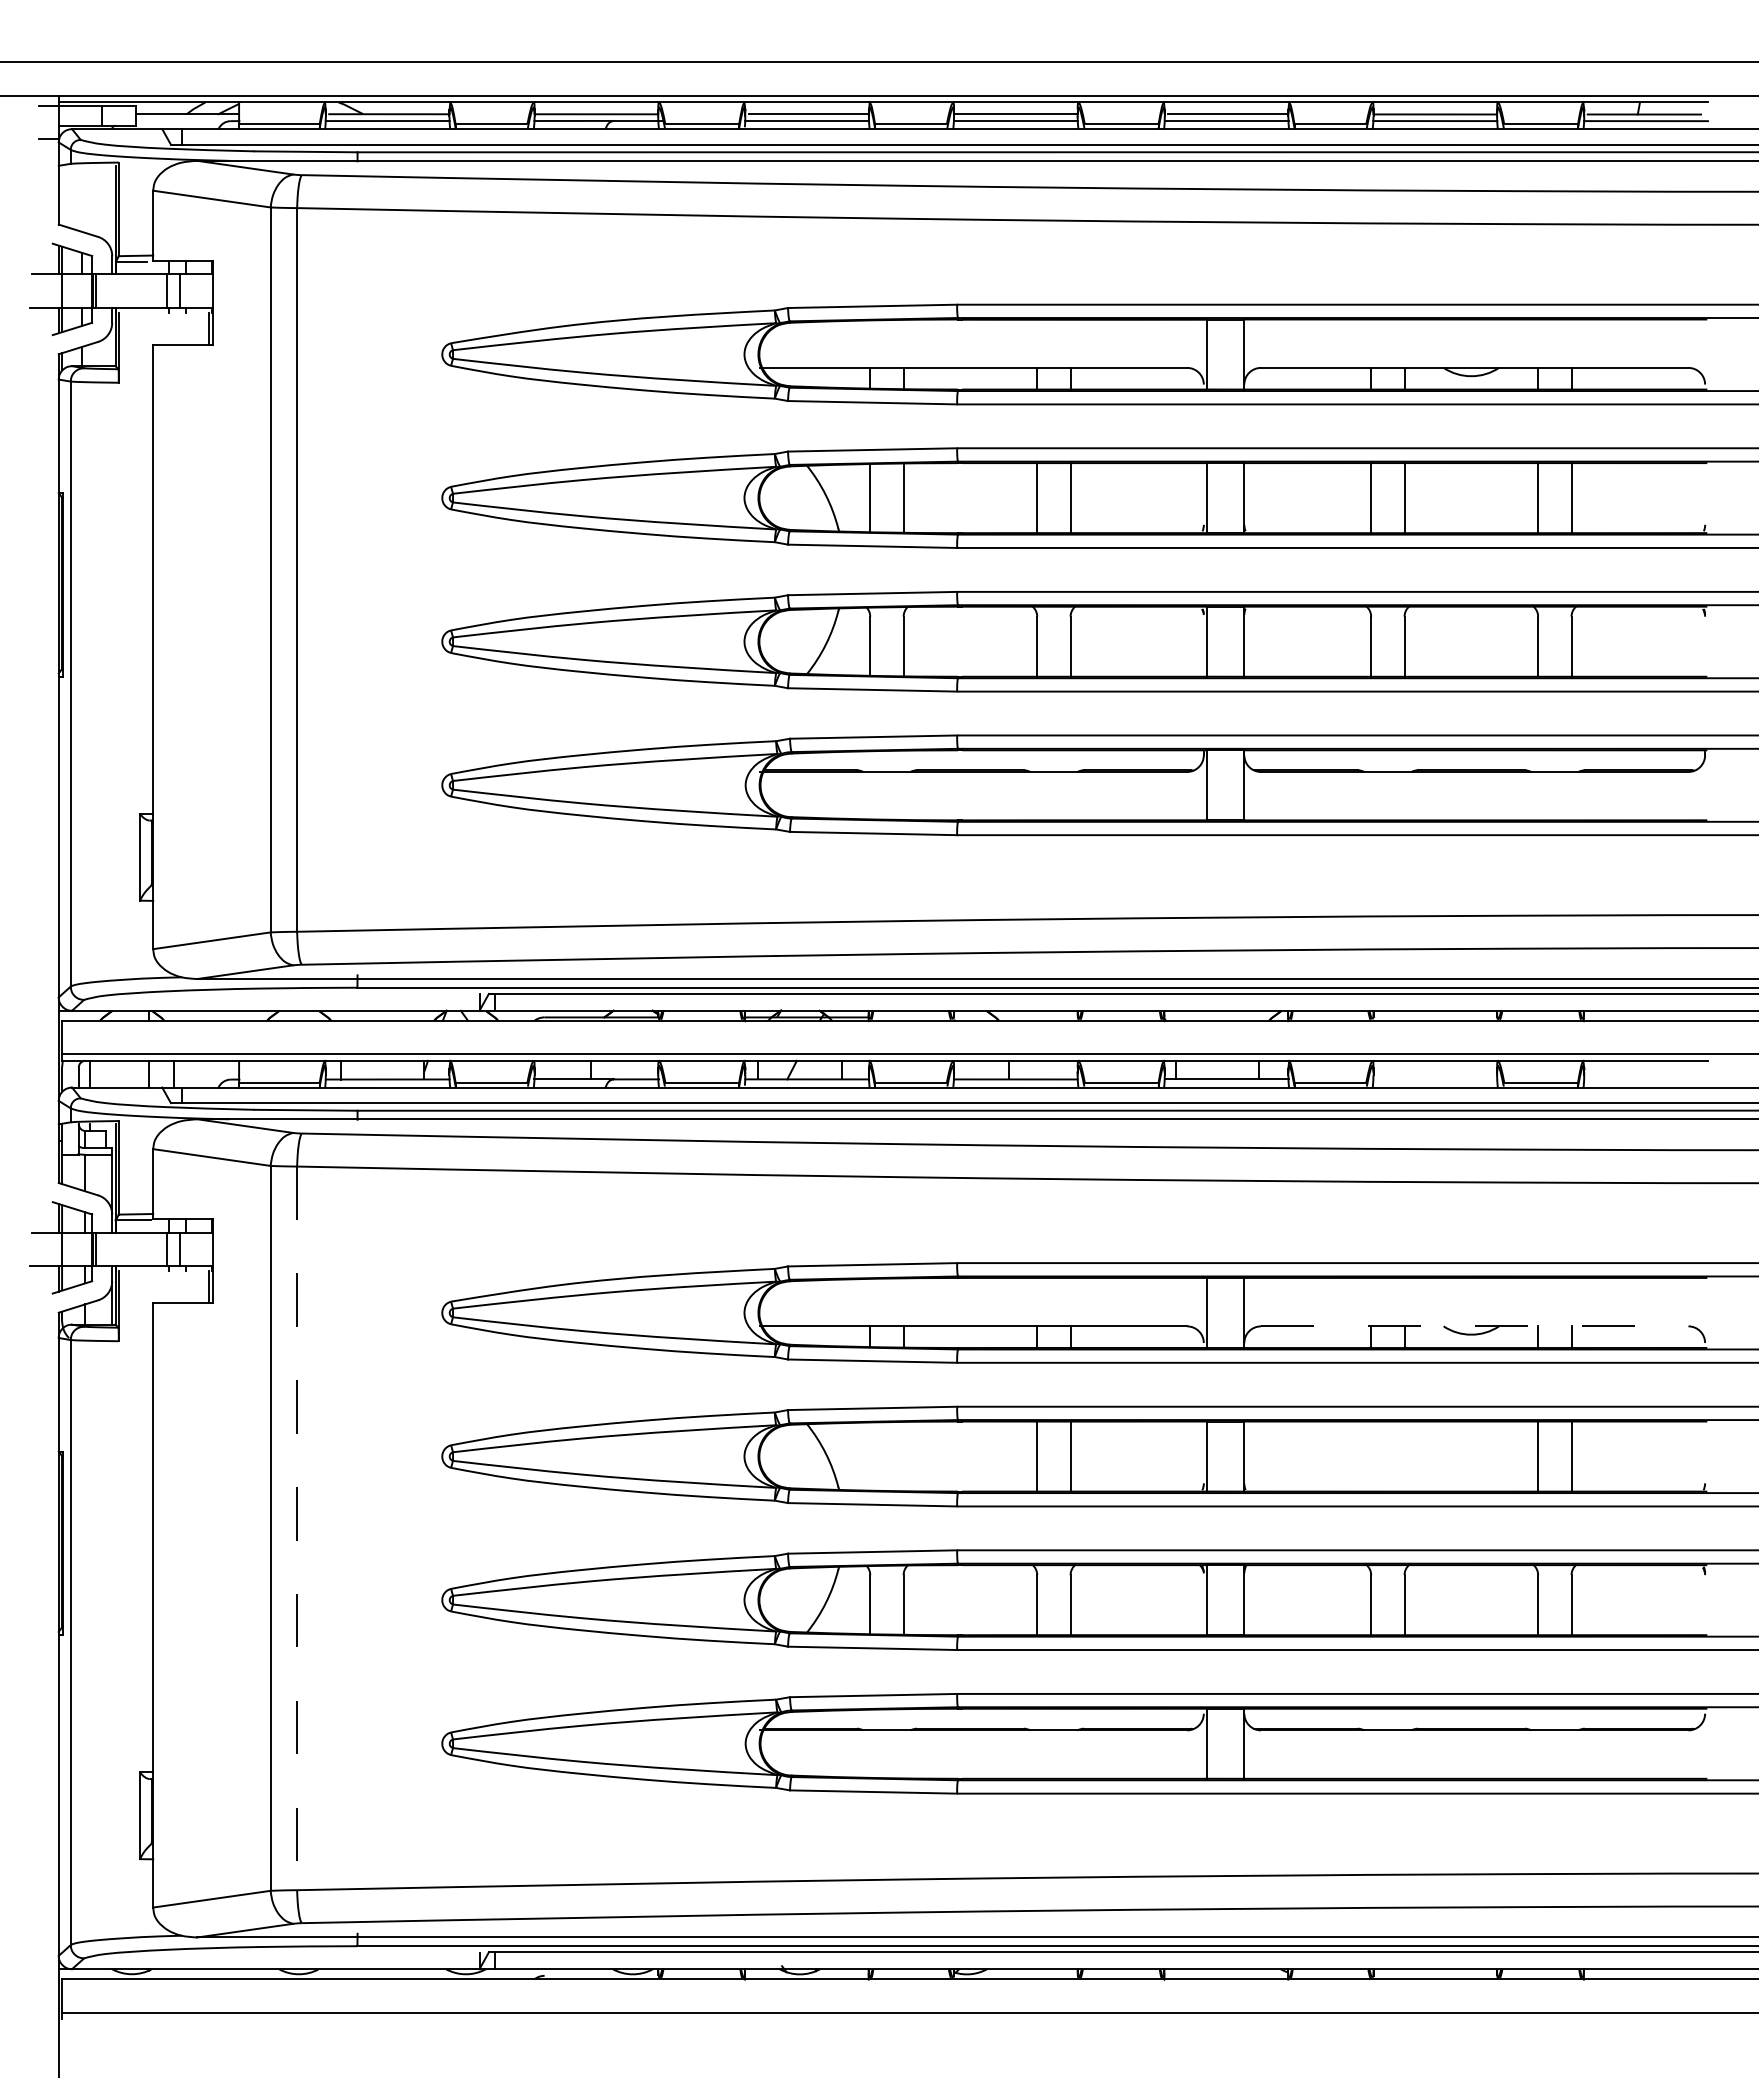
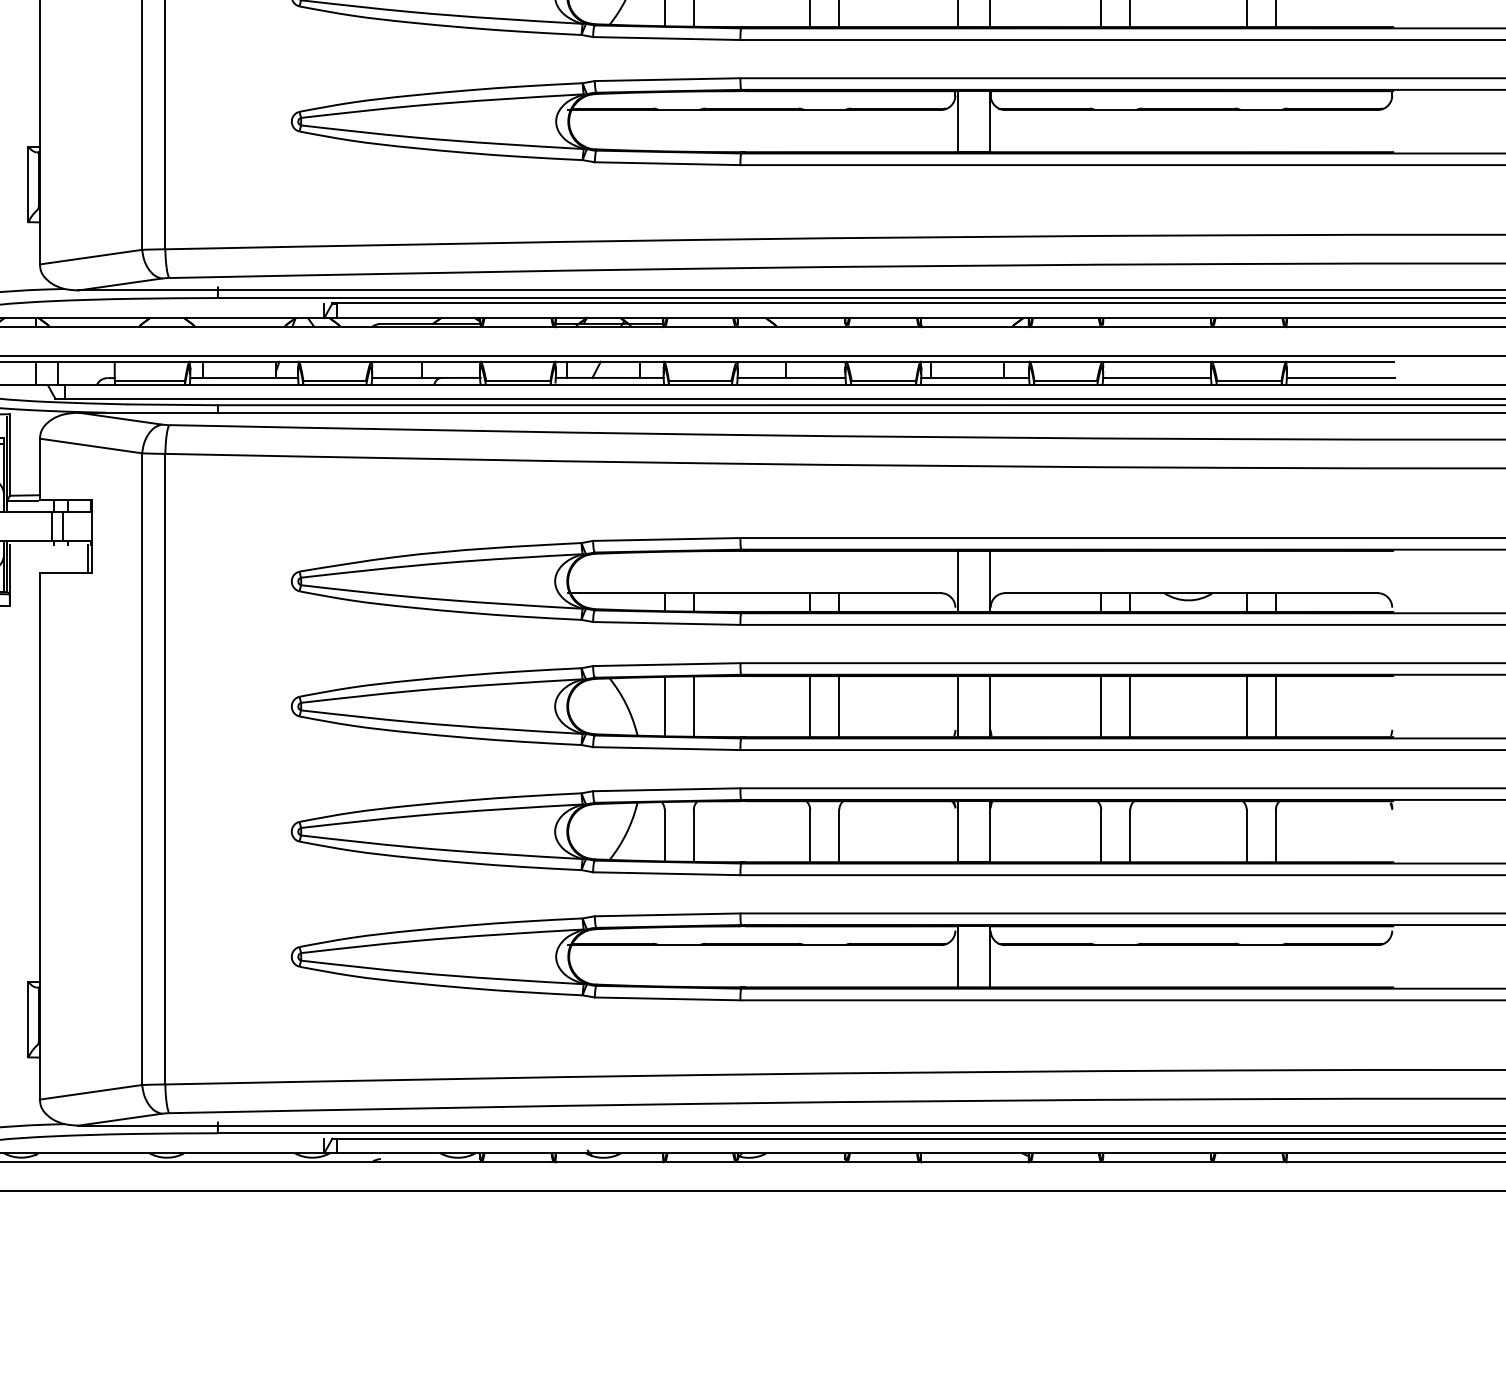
line: (1435, 1079) -> (1157, 378), added
line: (1645, 1079) -> (1340, 378), added
line: (1474, 1326) -> (1191, 593), dashed -> solid
line: (870, 1456) -> (664, 706), added
line: (903, 1456) -> (693, 706), added
line: (1371, 1456) -> (1101, 706), added
line: (1404, 1456) -> (1130, 706), added
line: (297, 1528) -> (165, 769), dashed -> solid

